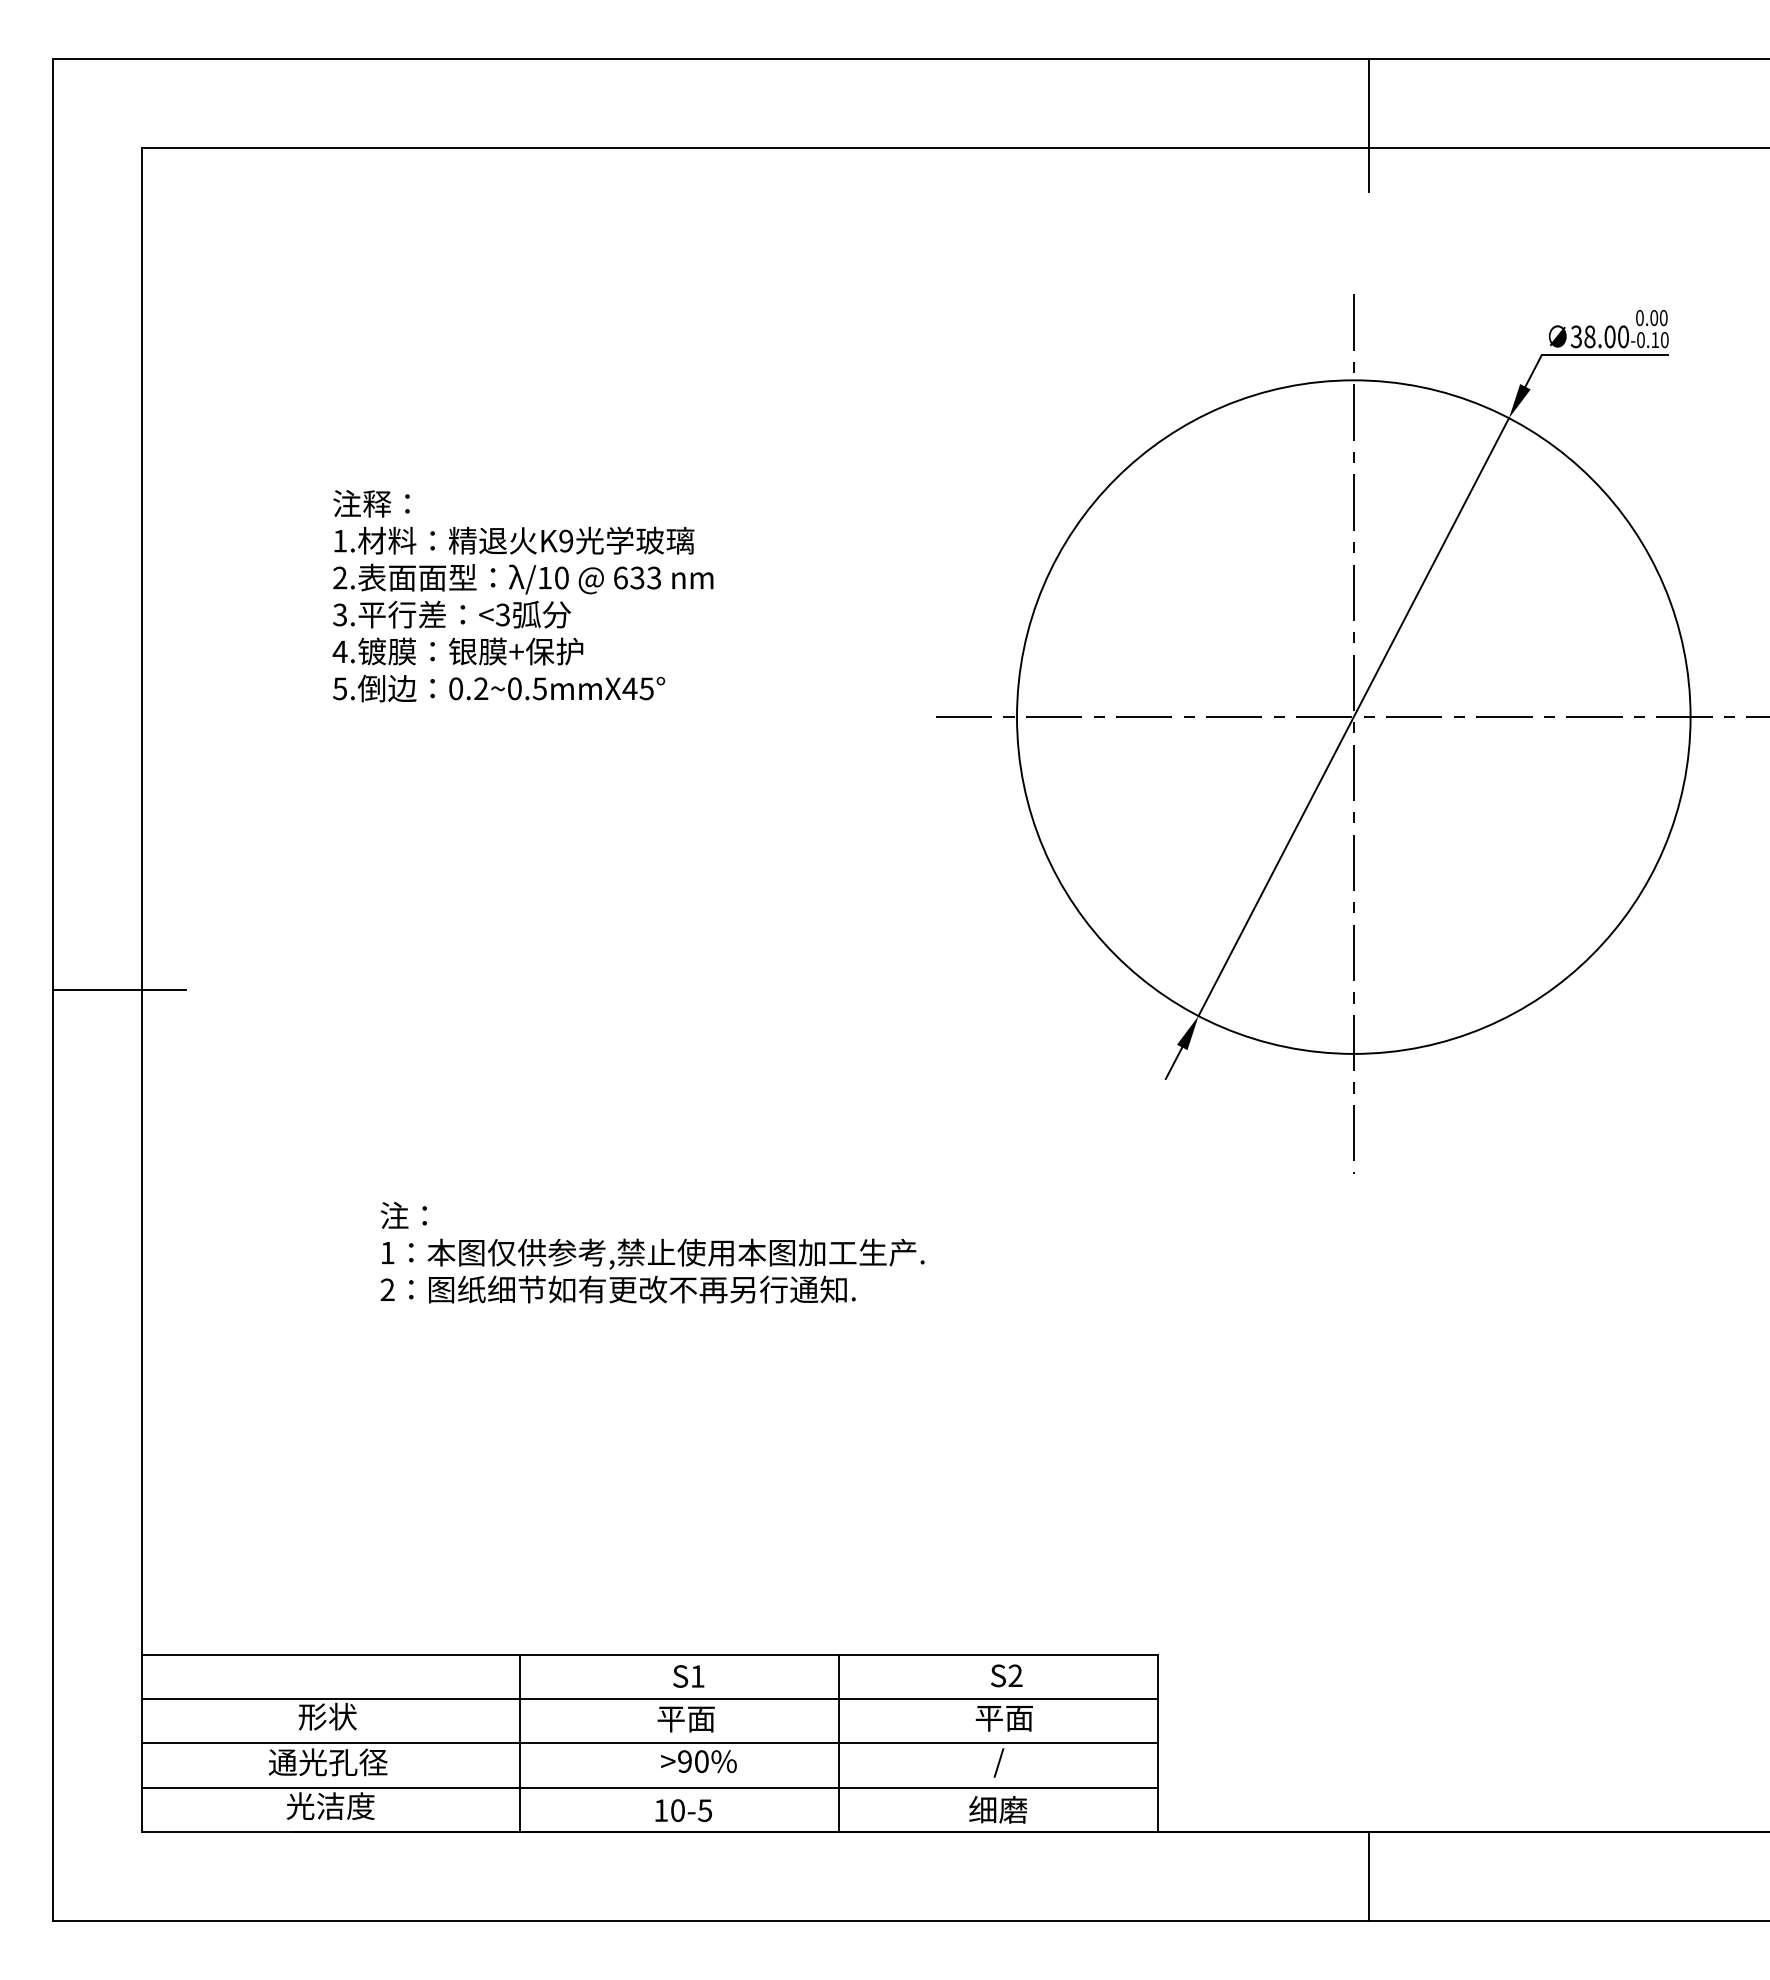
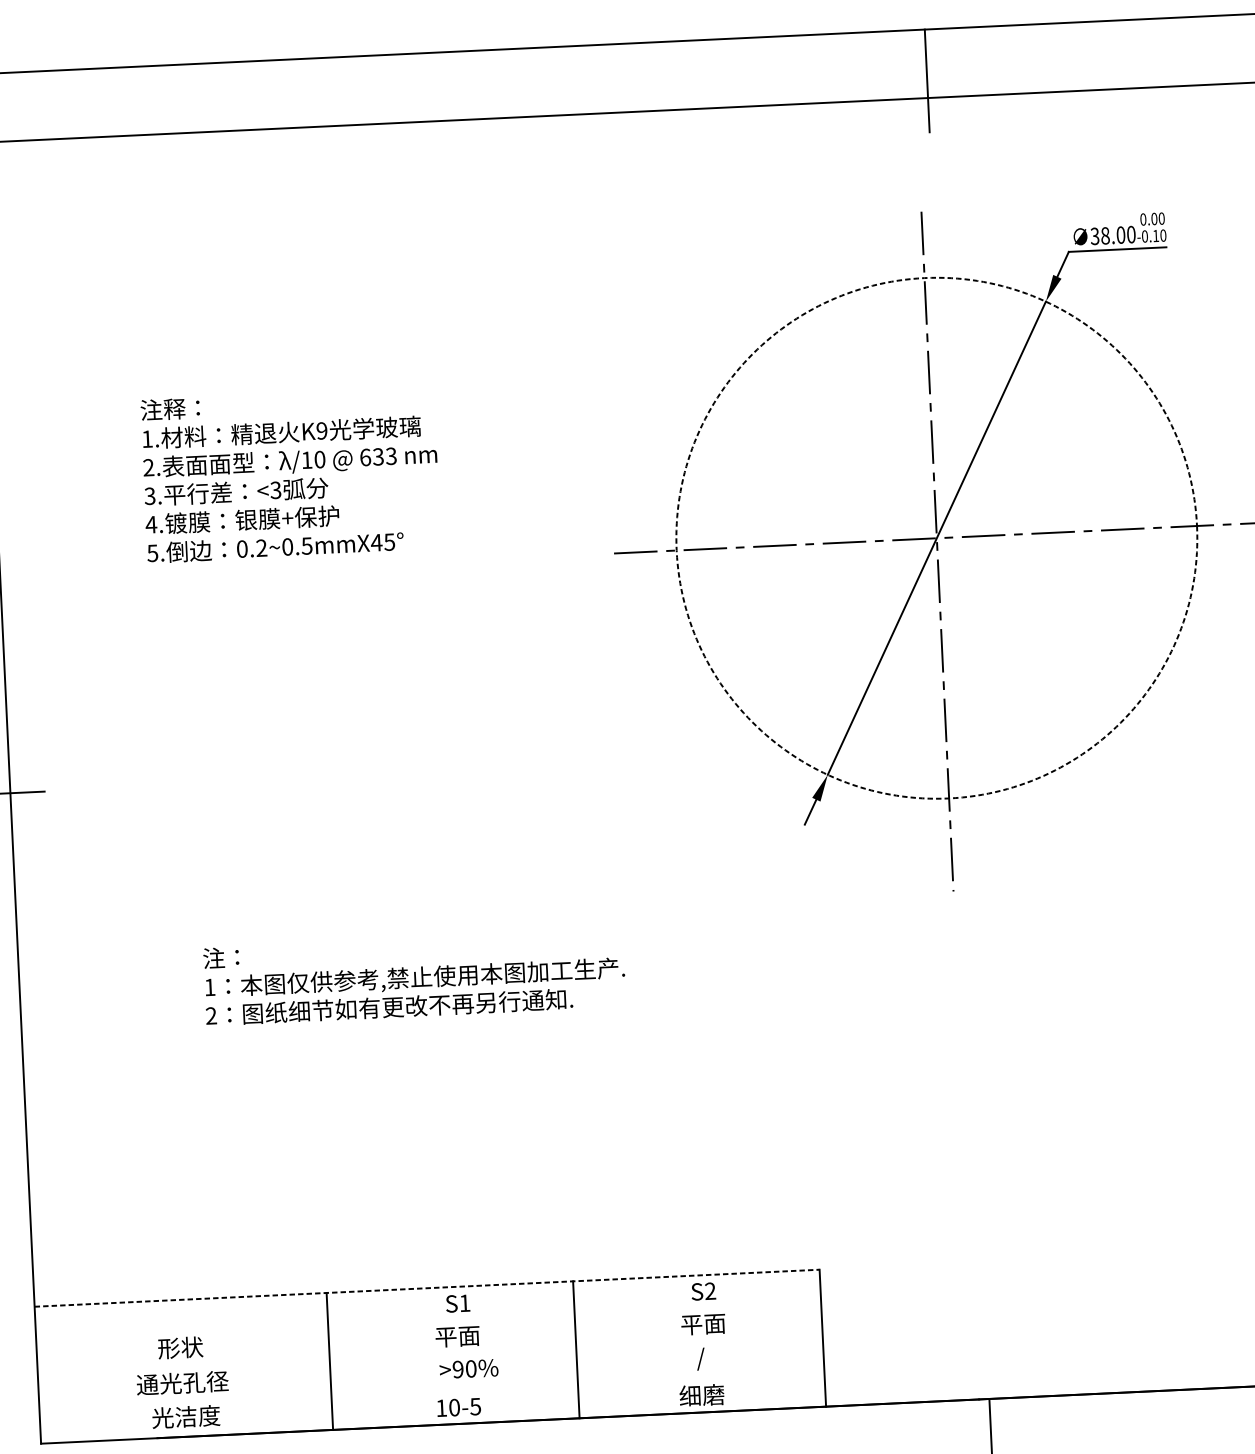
circle: (1353, 716) -> (936, 537), solid -> dashed
line: (650, 1654) -> (427, 1288), solid -> dashed
line: (649, 1699) -> (428, 1322), removed
line: (649, 1743) -> (430, 1356), removed
line: (649, 1787) -> (431, 1390), removed

